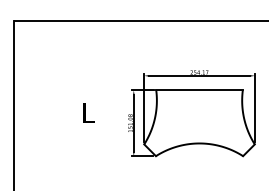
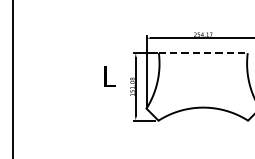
line: (200, 90) -> (204, 53), solid -> dashed
text: (88, 112) -> (109, 75), moved

